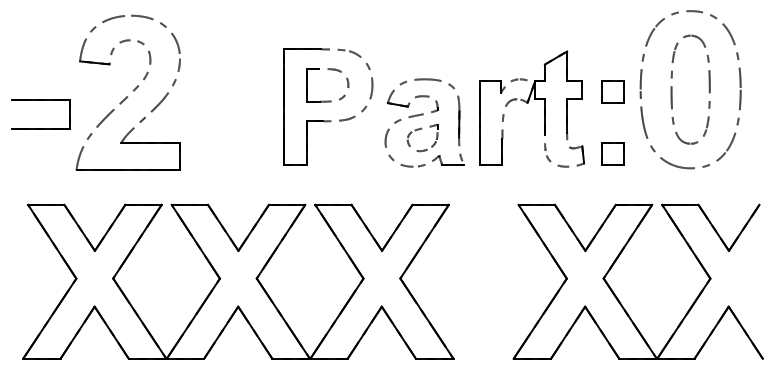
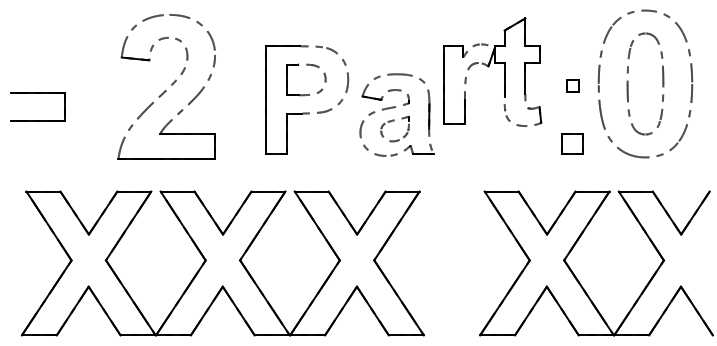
part: (612, 91) -> (572, 85), size x0.6
part: (127, 92) -> (166, 86), moved
part: (528, 103) -> (489, 66), moved

